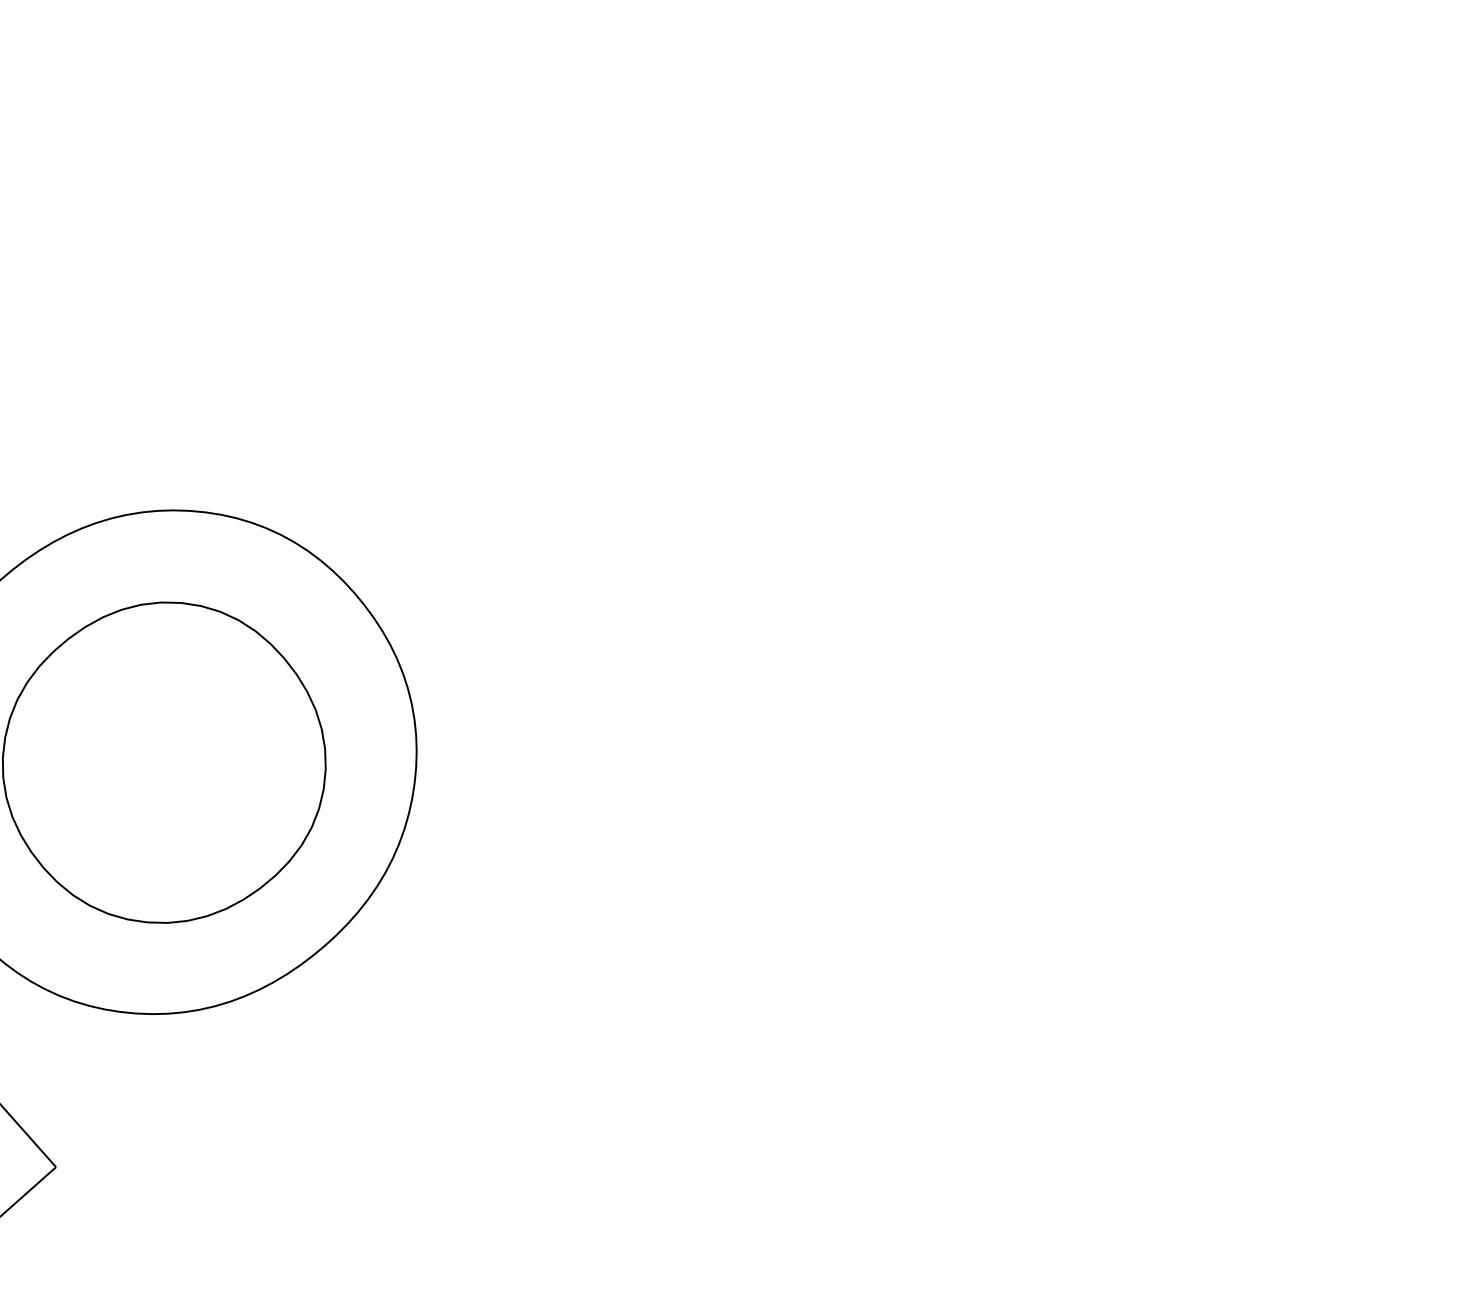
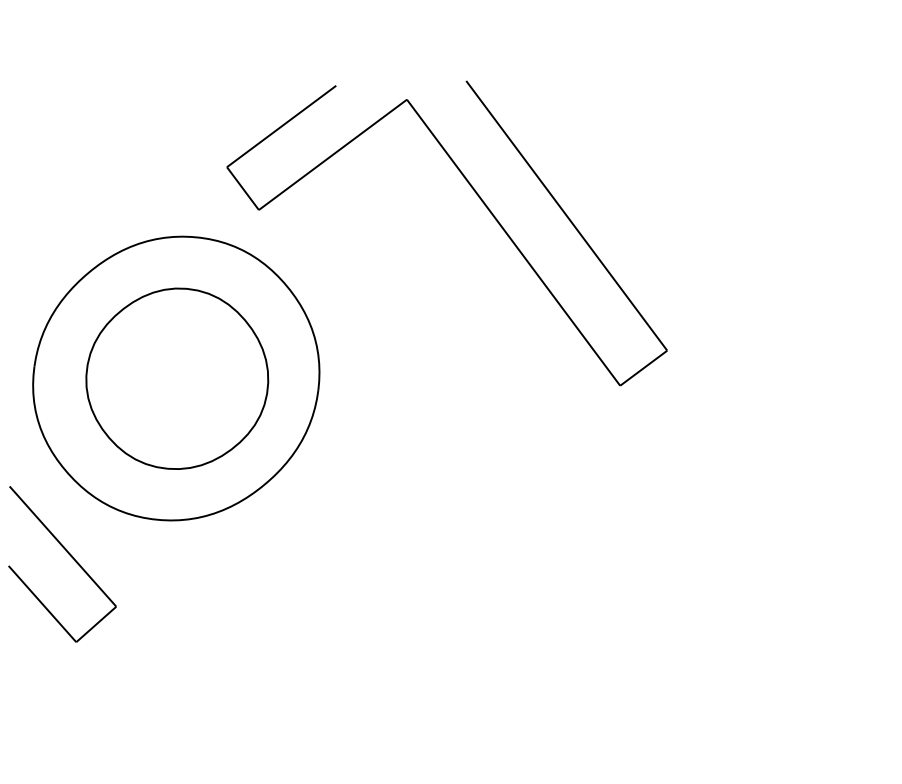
part: (707, 453) -> (483, 204), added

